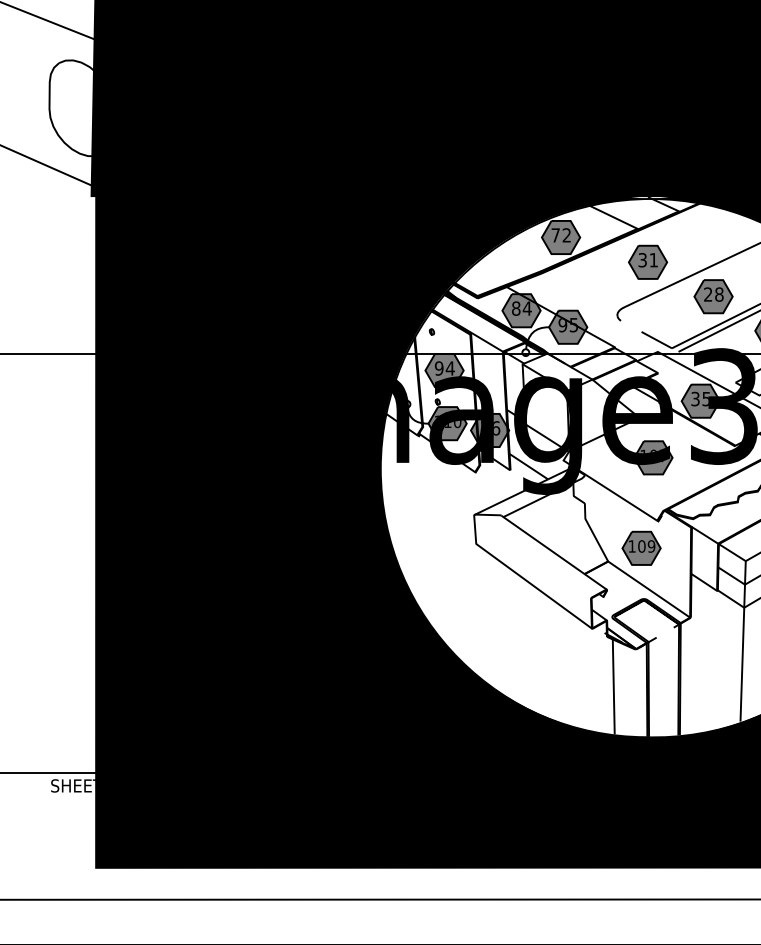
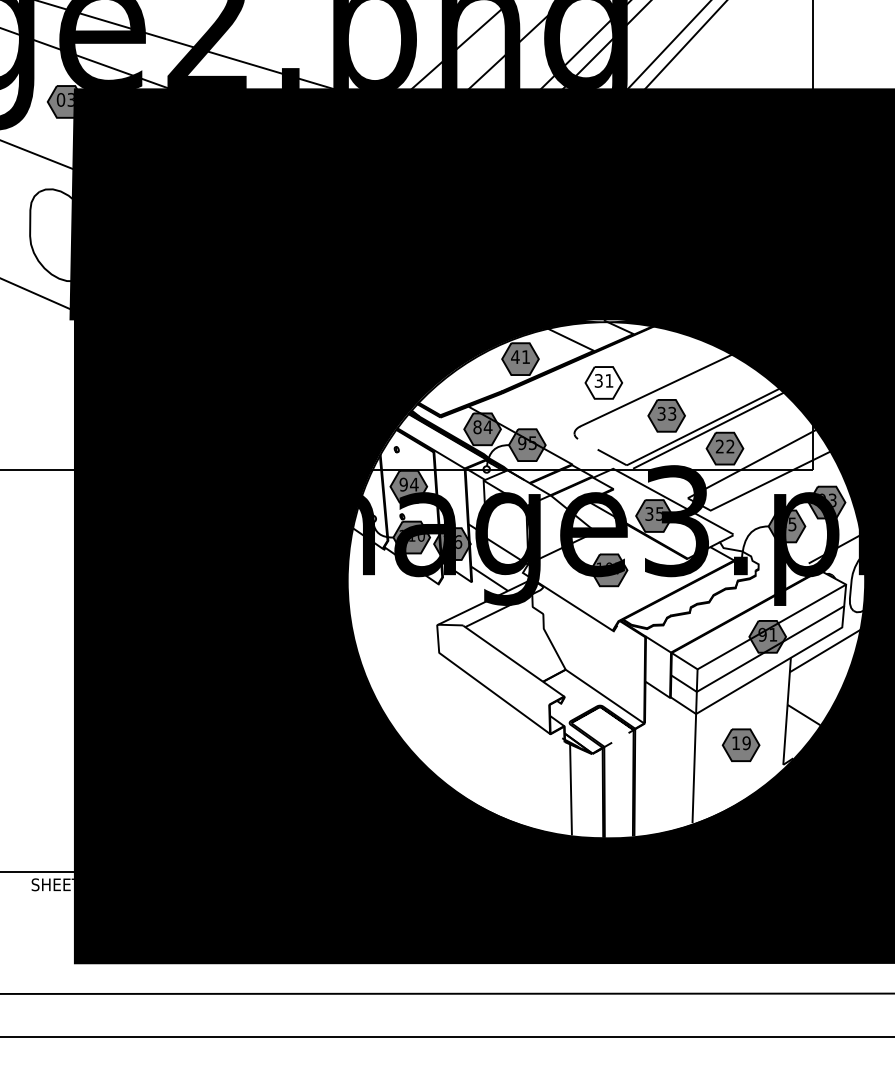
text: (561, 234) -> (520, 356), 72 -> 41
fill: (647, 261) -> (603, 382), removed
text: (713, 294) -> (666, 413), 28 -> 33
part: (641, 547) -> (597, 656), removed

